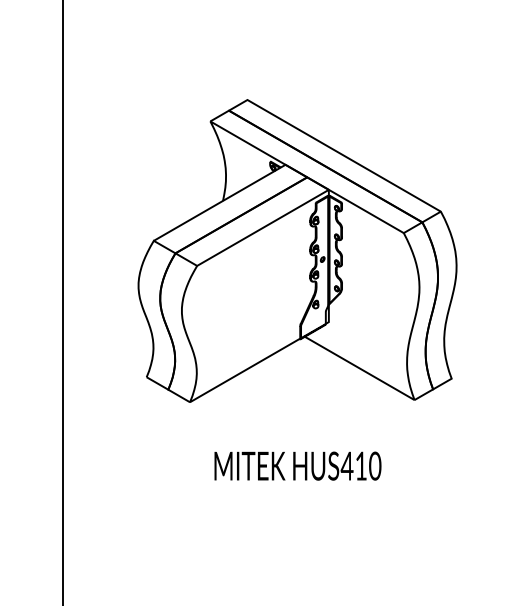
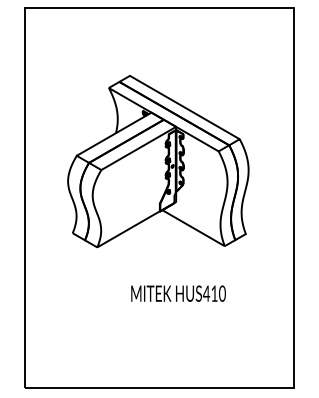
text: (297, 465) -> (178, 293), moved

